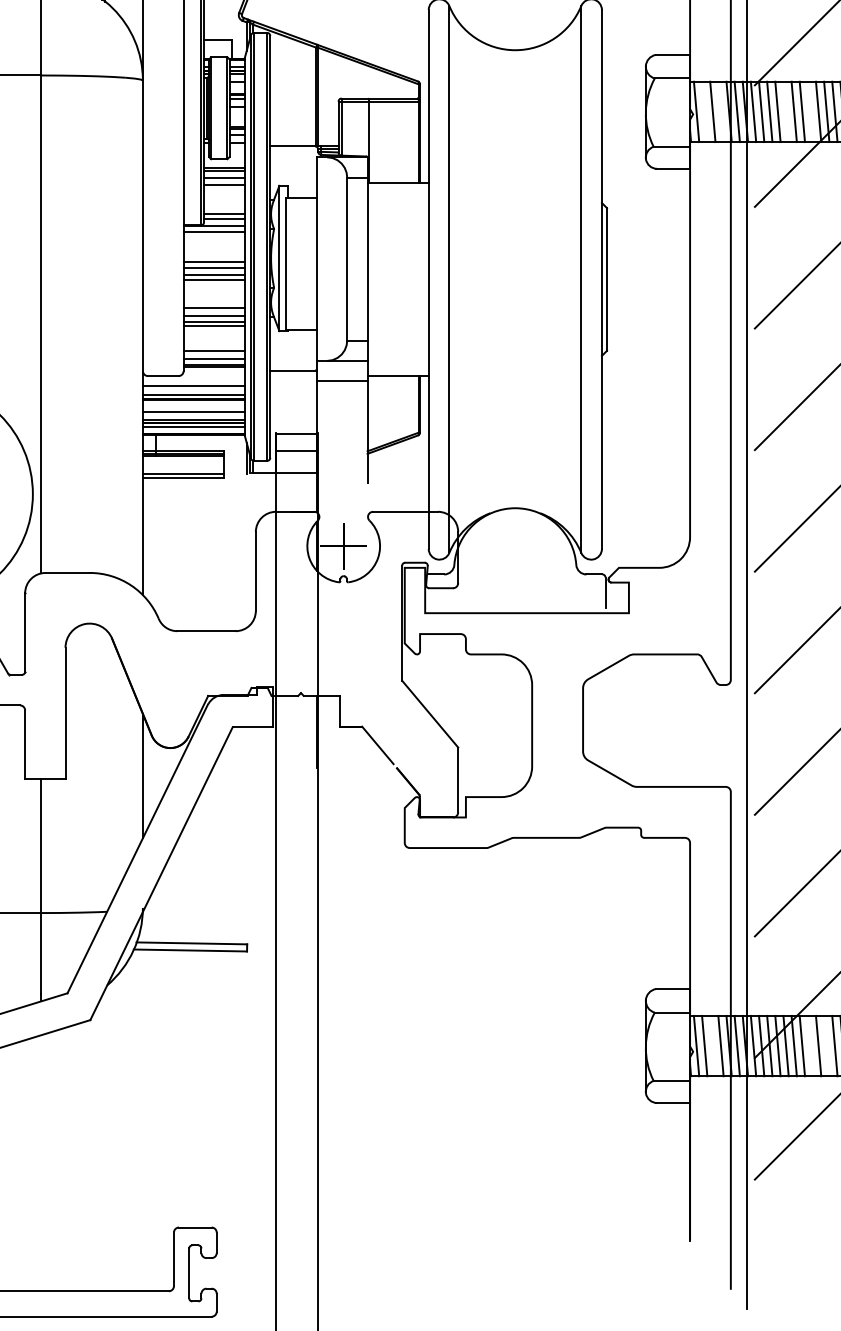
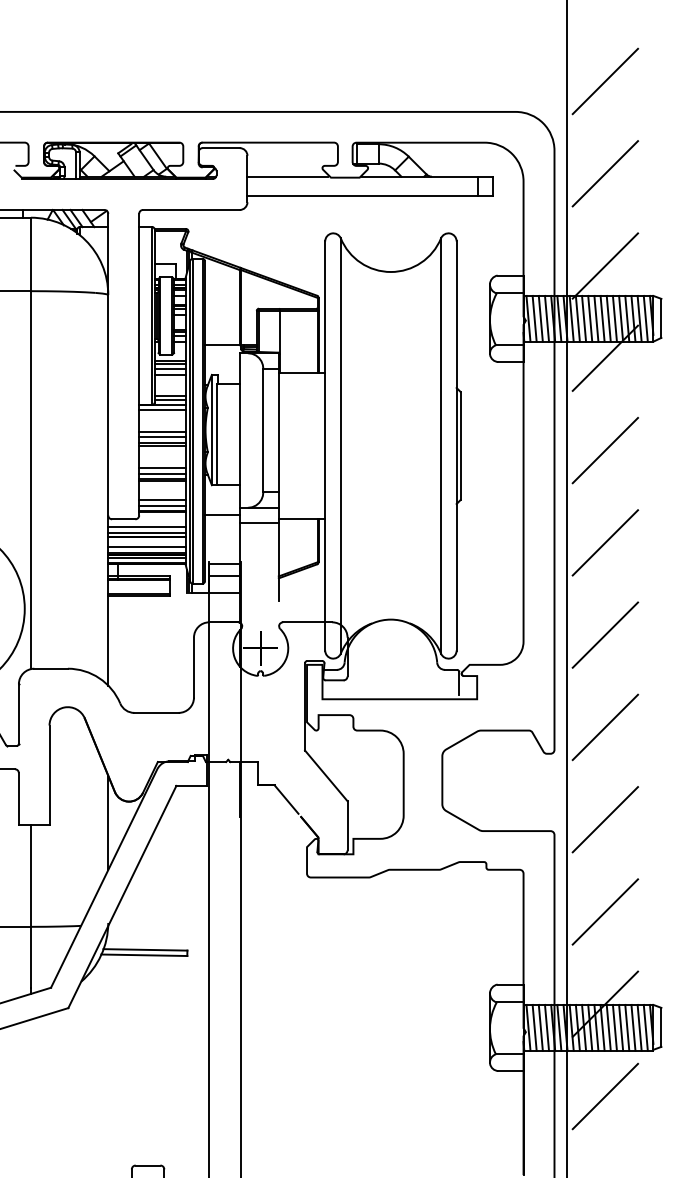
line: (704, 111) -> (534, 318), added
line: (721, 111) -> (547, 318), added
line: (786, 111) -> (596, 318), added
line: (809, 111) -> (614, 318), added
line: (712, 1045) -> (540, 1027), added
line: (809, 1045) -> (614, 1027), added
line: (827, 1045) -> (627, 1027), added

